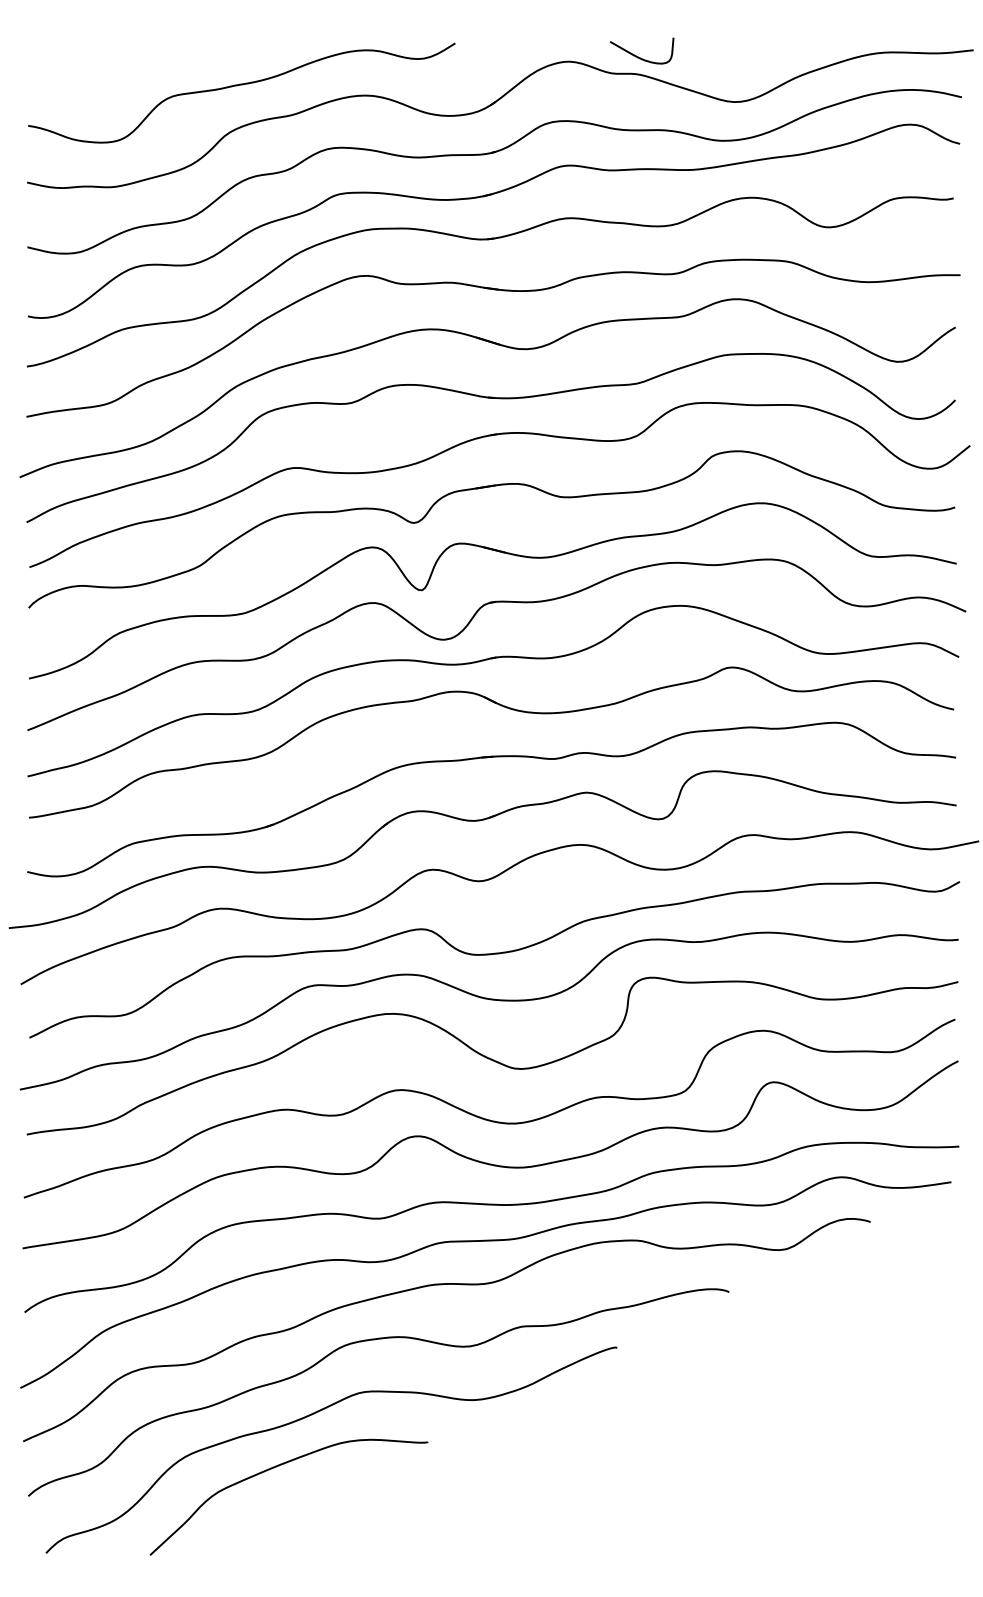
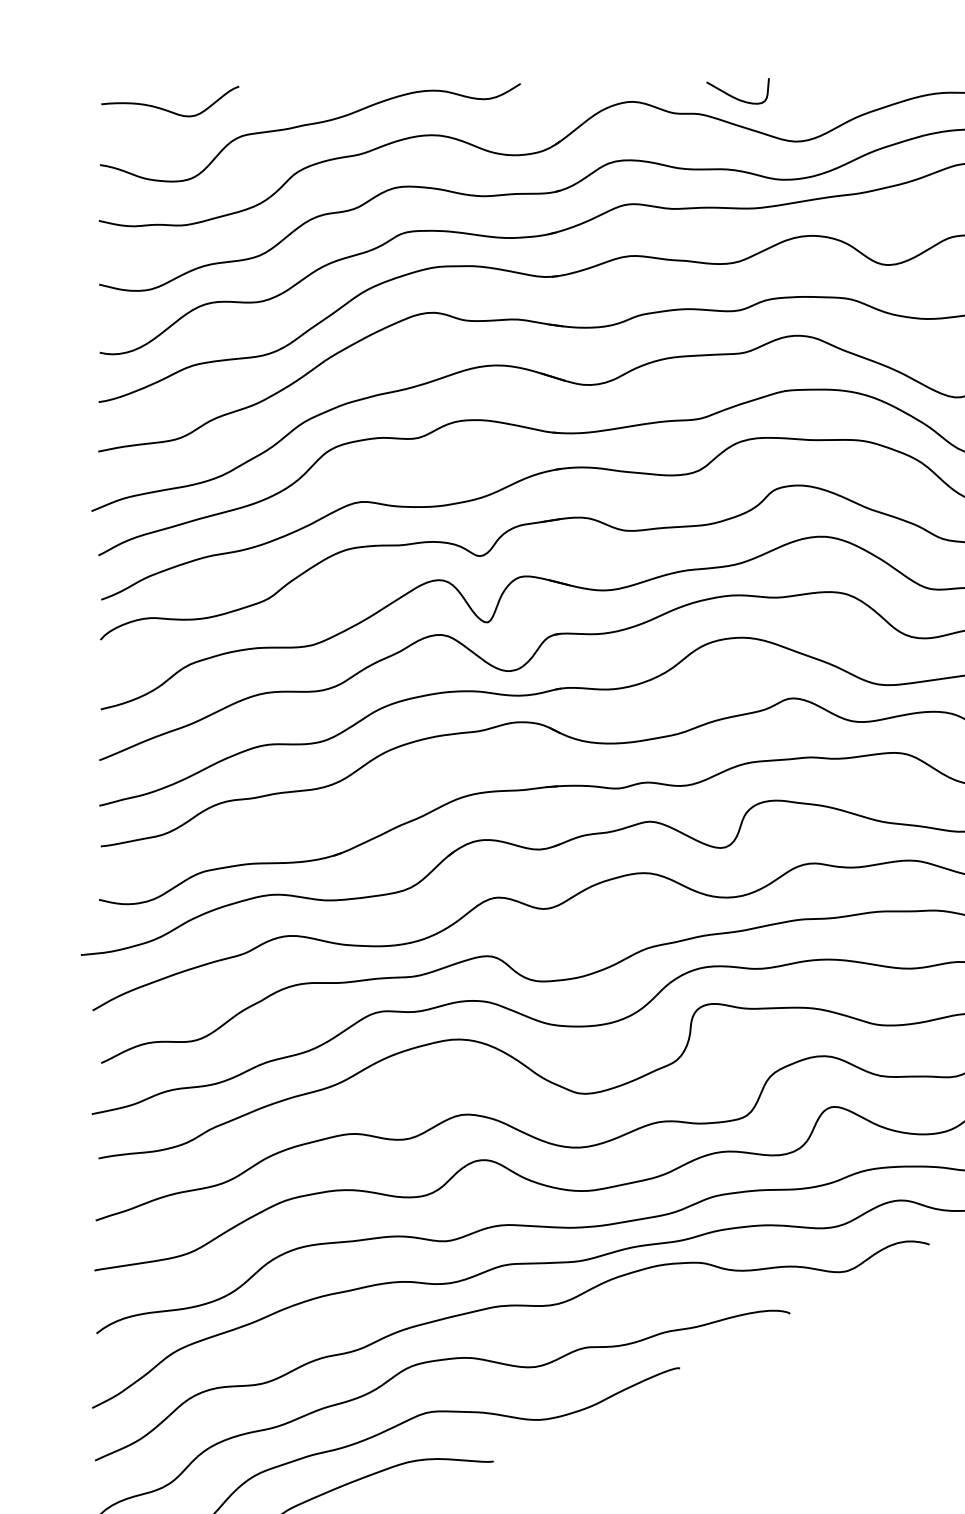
curve: (638, 56) -> (734, 96), moved
curve: (96, 69) -> (167, 109), added

